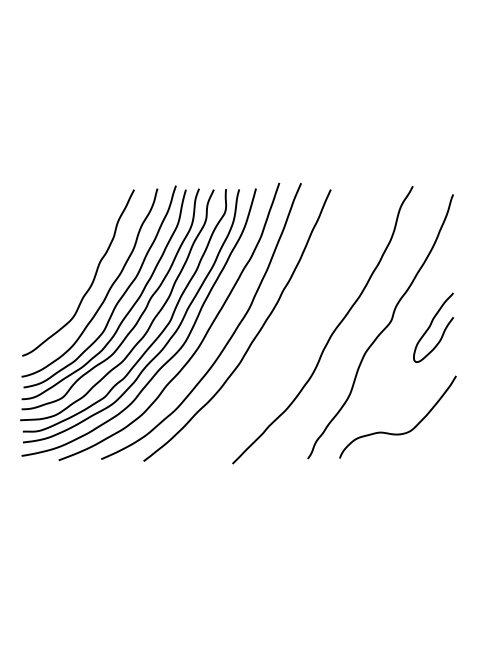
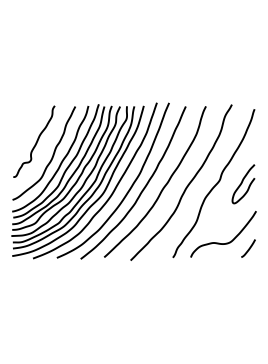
curve: (63, 253) -> (35, 142), added
curve: (289, 333) -> (162, 187), added
line: (442, 442) -> (248, 248), added

